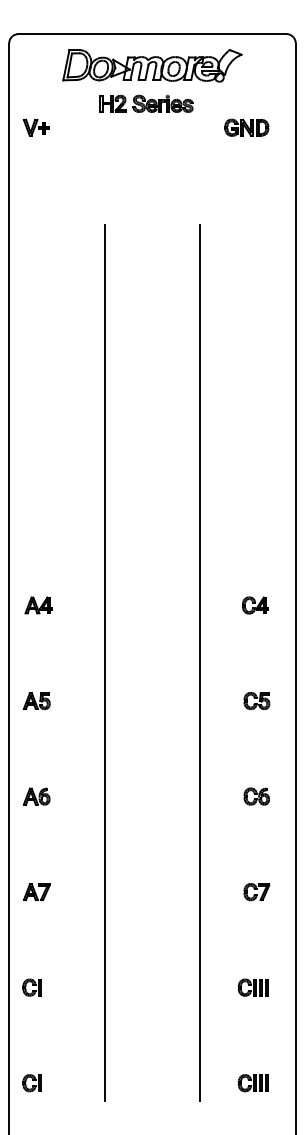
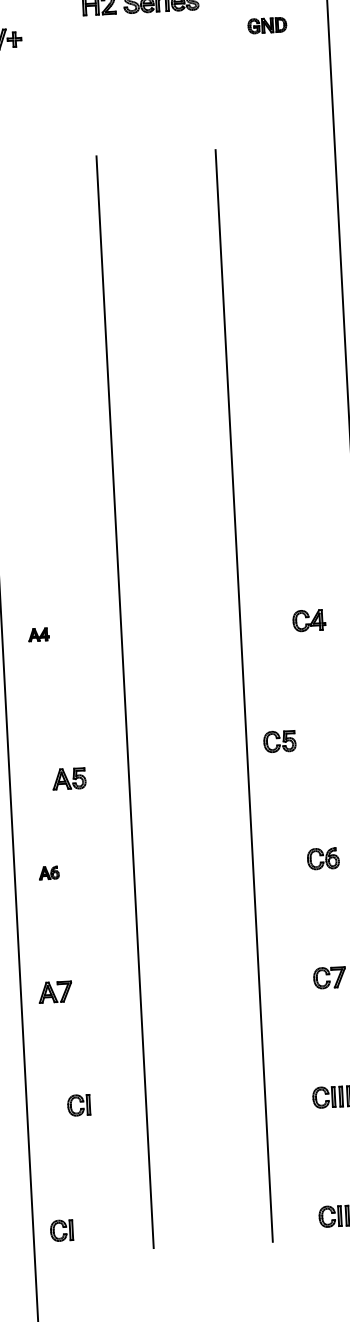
part: (246, 127) -> (266, 25), size x0.7
part: (38, 605) -> (38, 634), size x0.6
part: (36, 700) -> (68, 778), moved
part: (256, 700) -> (279, 740), moved
part: (36, 796) -> (48, 873), size x0.6
part: (31, 987) -> (78, 1105), moved

